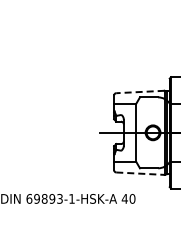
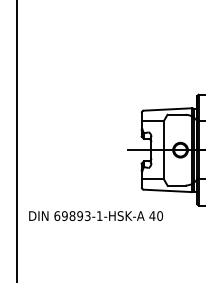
line: (139, 92) -> (167, 109), dashed -> solid
line: (140, 173) -> (168, 190), dashed -> solid

